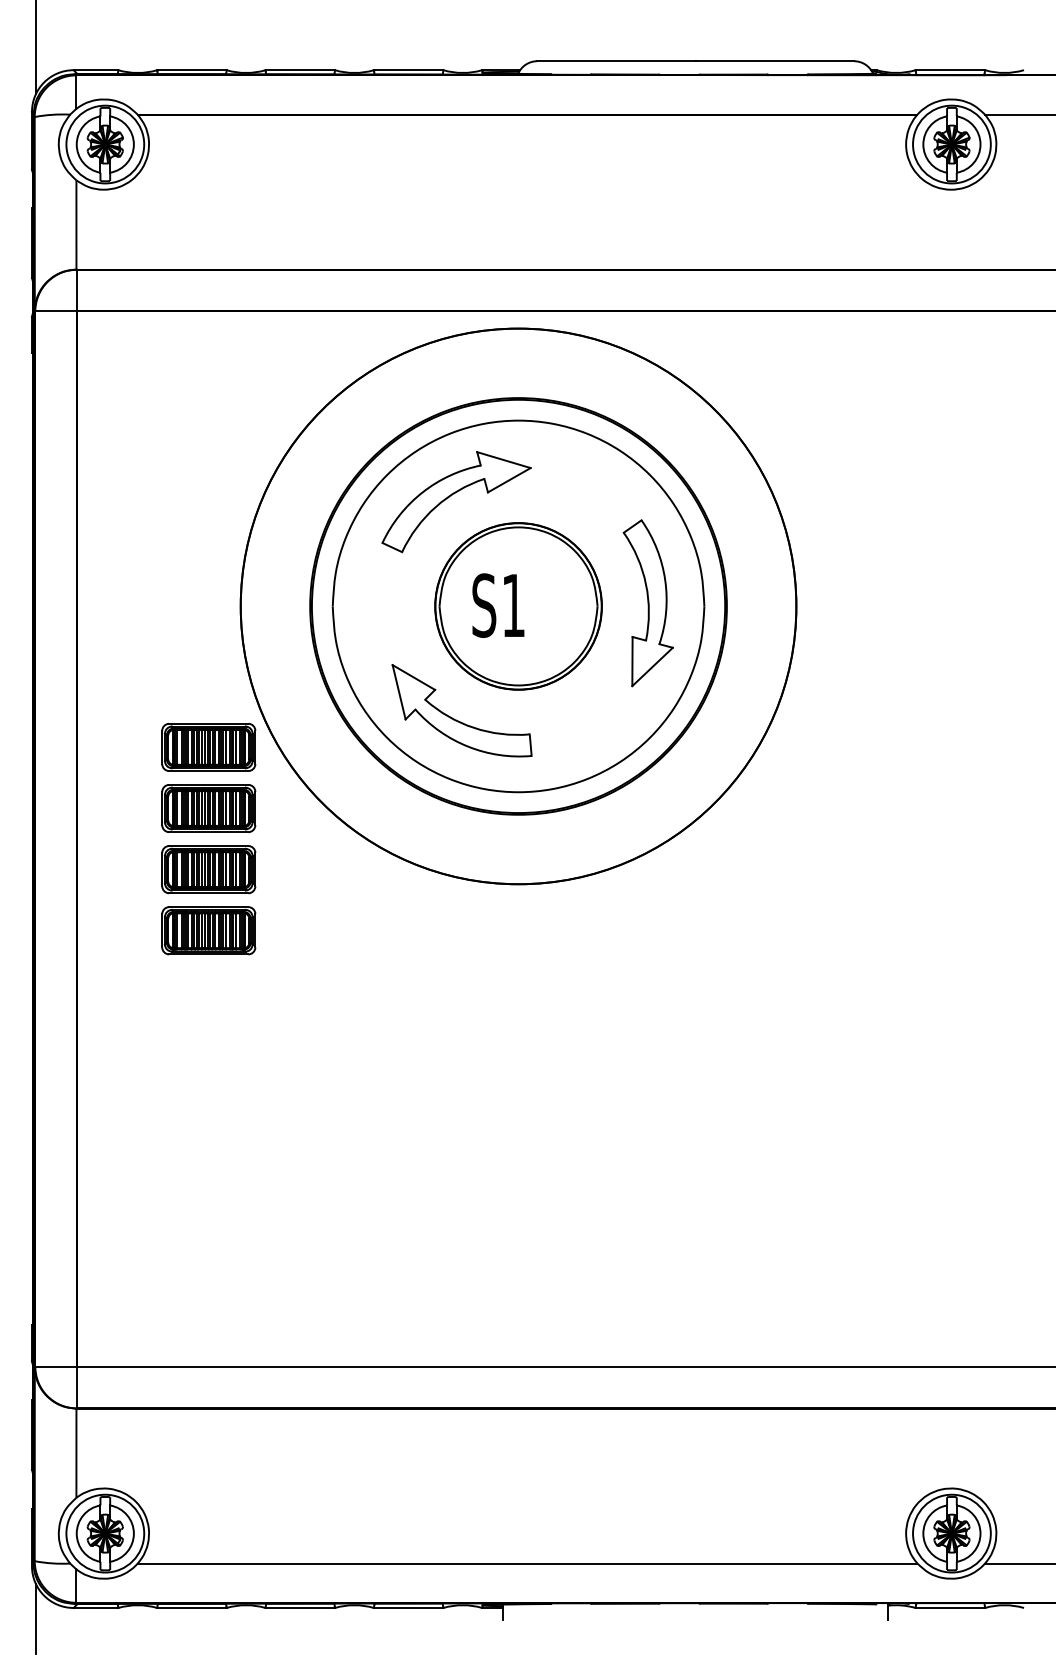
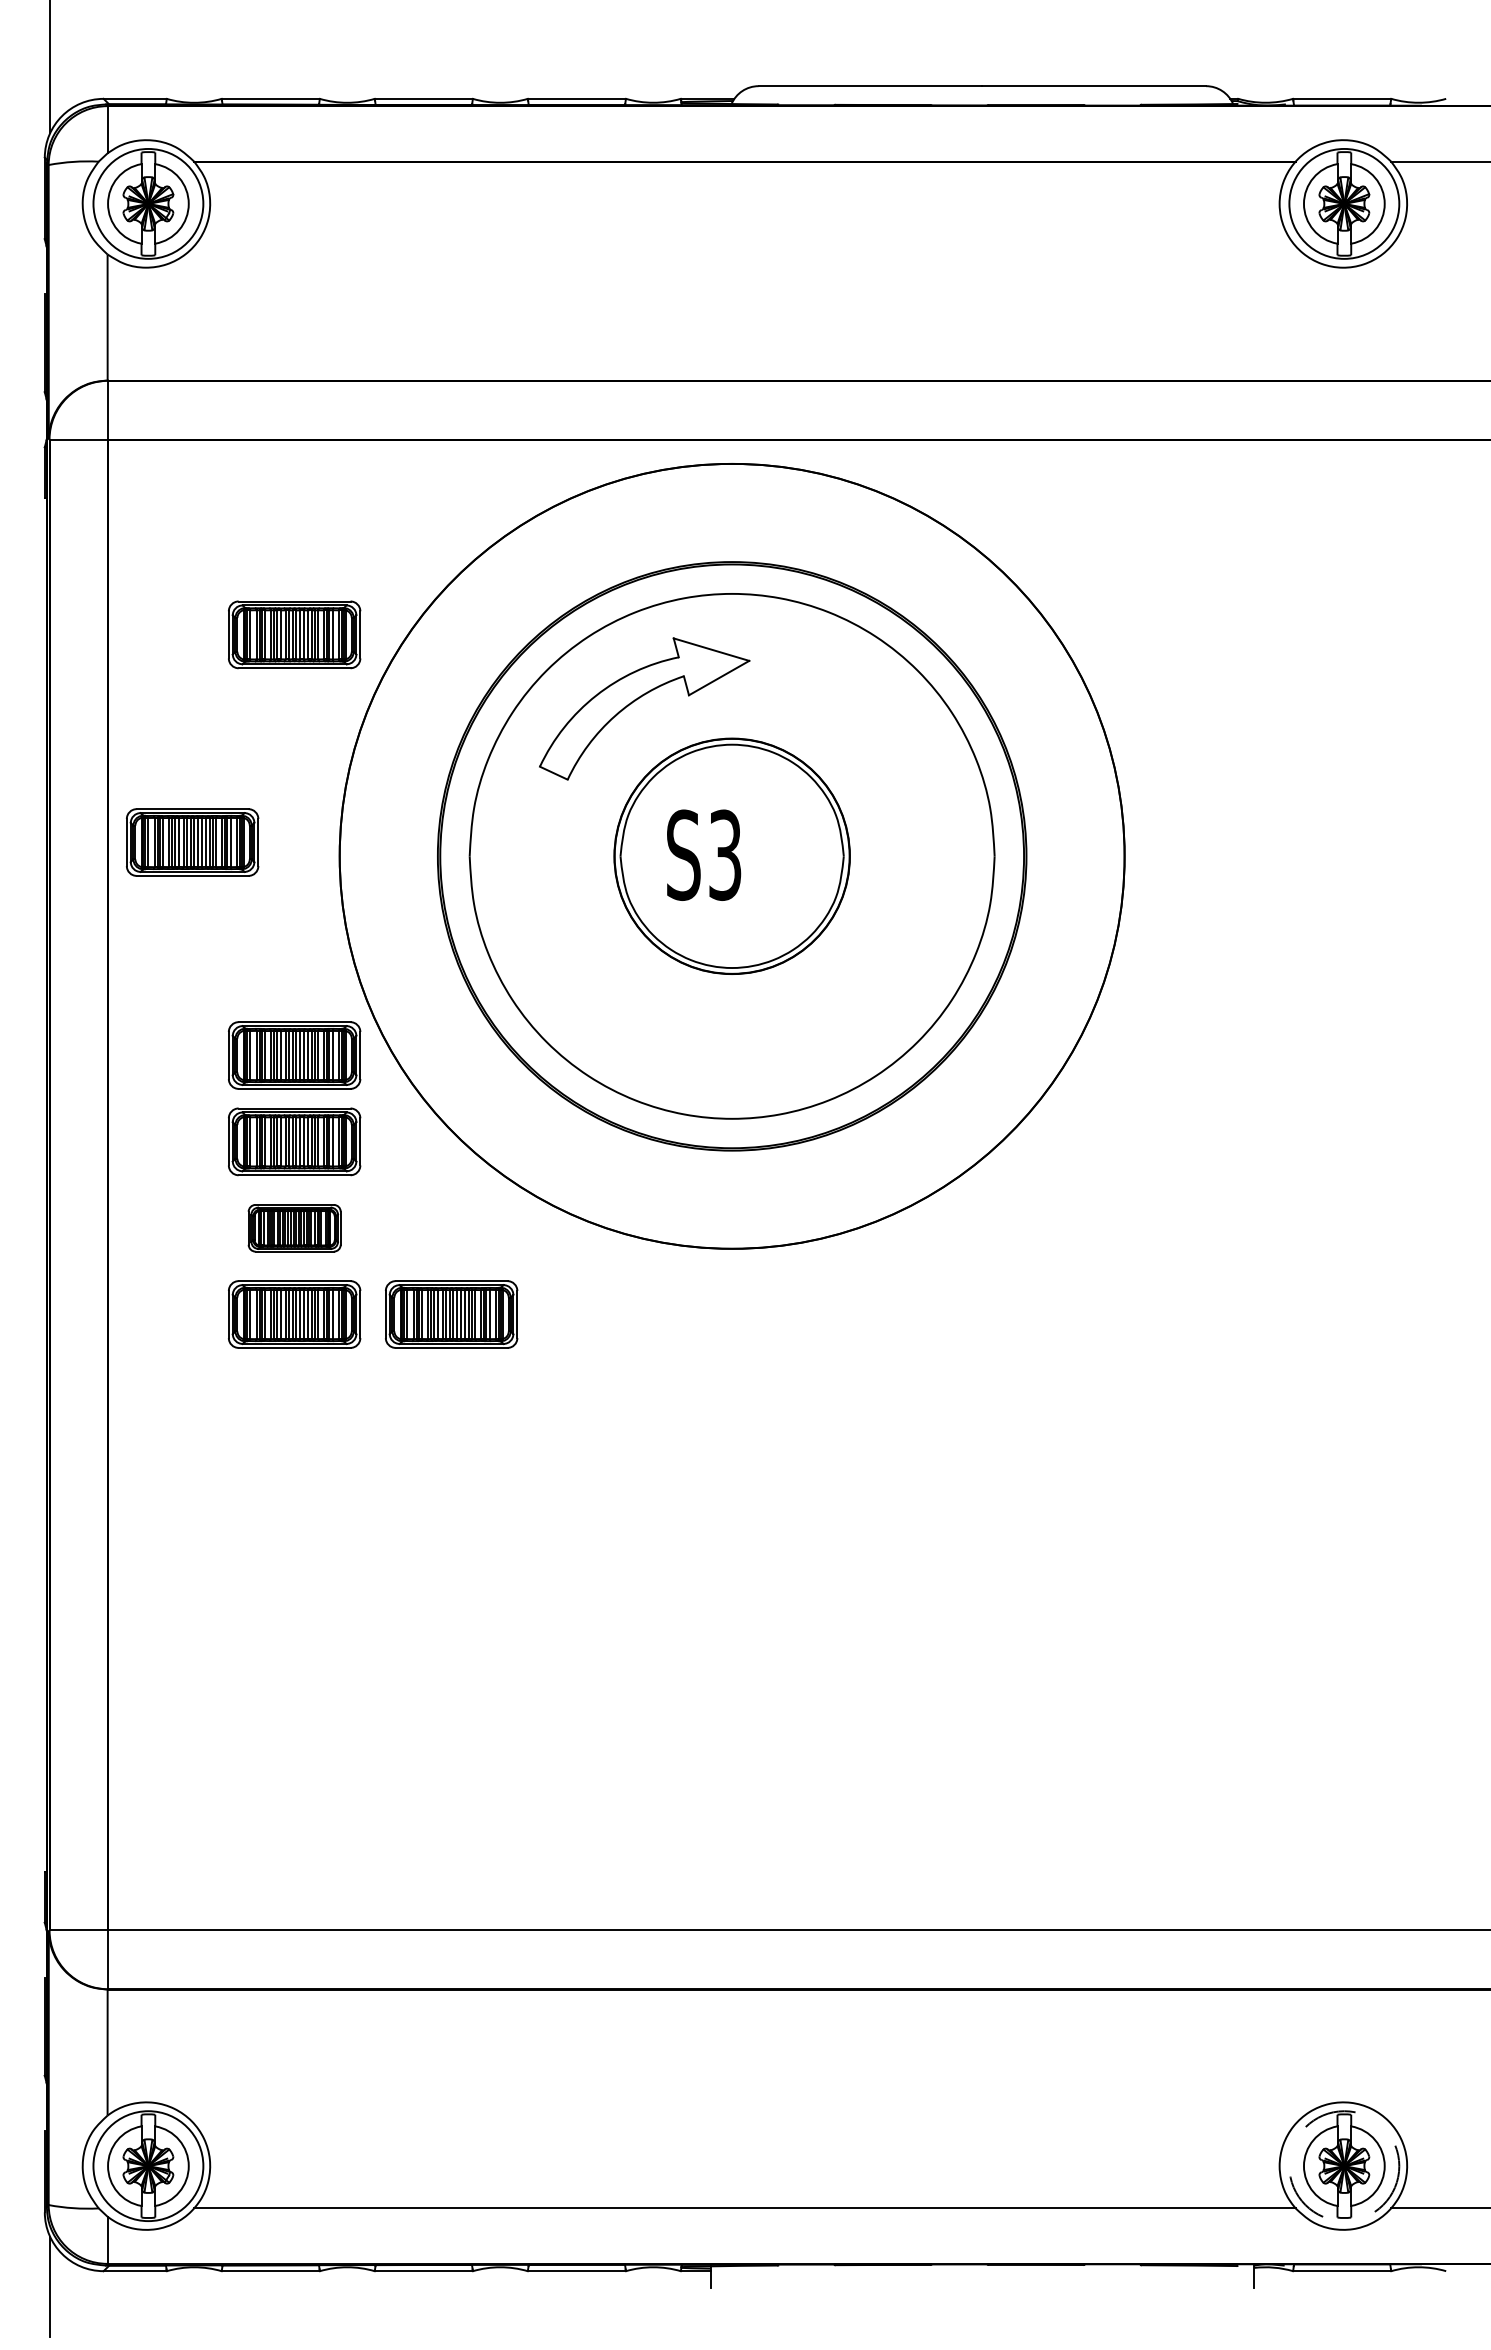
part: (208, 449) -> (294, 634), added
part: (136, 596) -> (192, 842), added
part: (648, 602) -> (915, 851), removed
text: (513, 605) -> (725, 854), S1 -> S3
part: (457, 720) -> (646, 1017), removed
part: (208, 869) -> (294, 1228), size x0.7
part: (319, 930) -> (451, 1314), added
circle: (952, 1533) -> (1344, 2166), solid -> dashed

